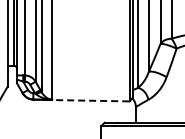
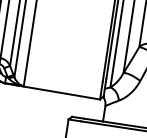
line: (87, 100) -> (58, 92), dashed -> solid

